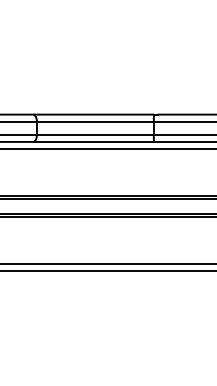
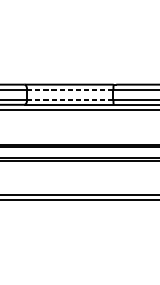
line: (94, 121) -> (69, 89), solid -> dashed
line: (95, 134) -> (70, 99), solid -> dashed

